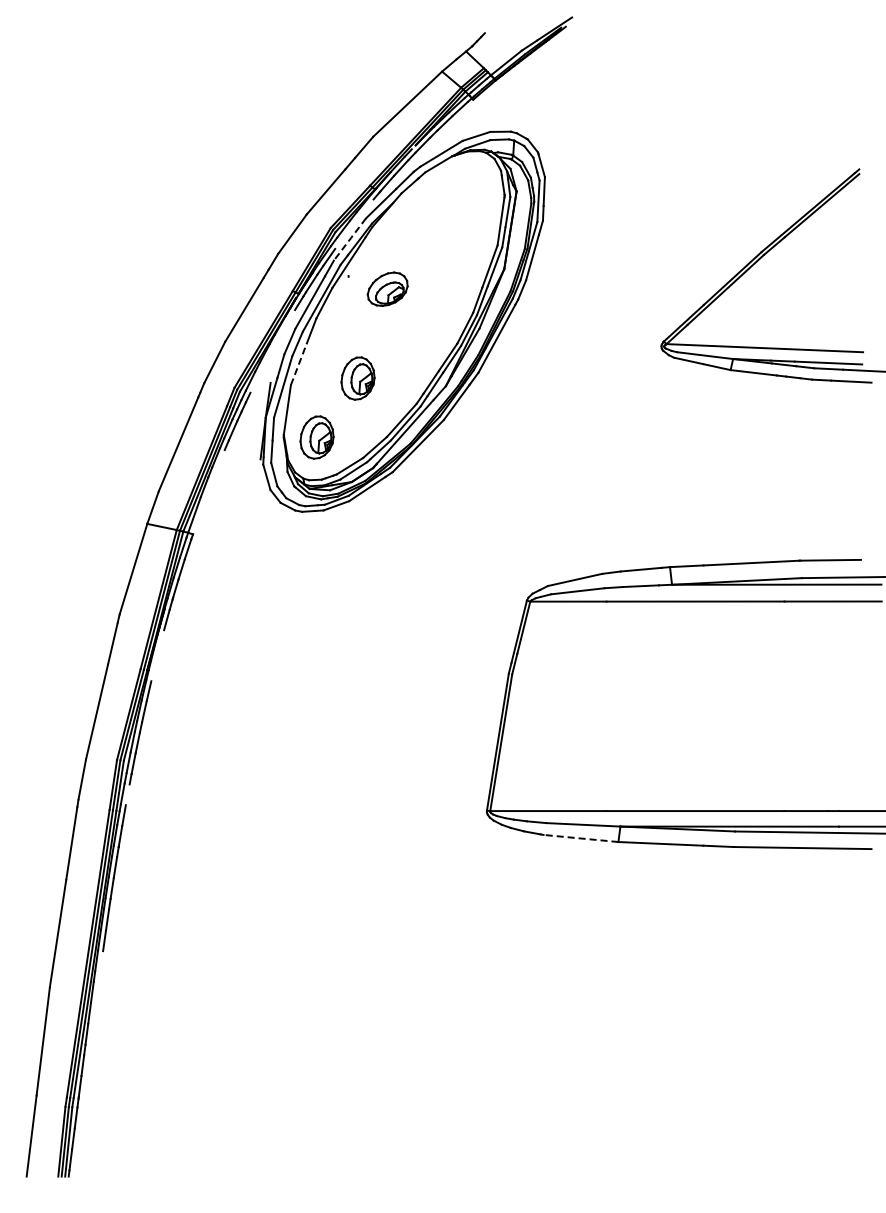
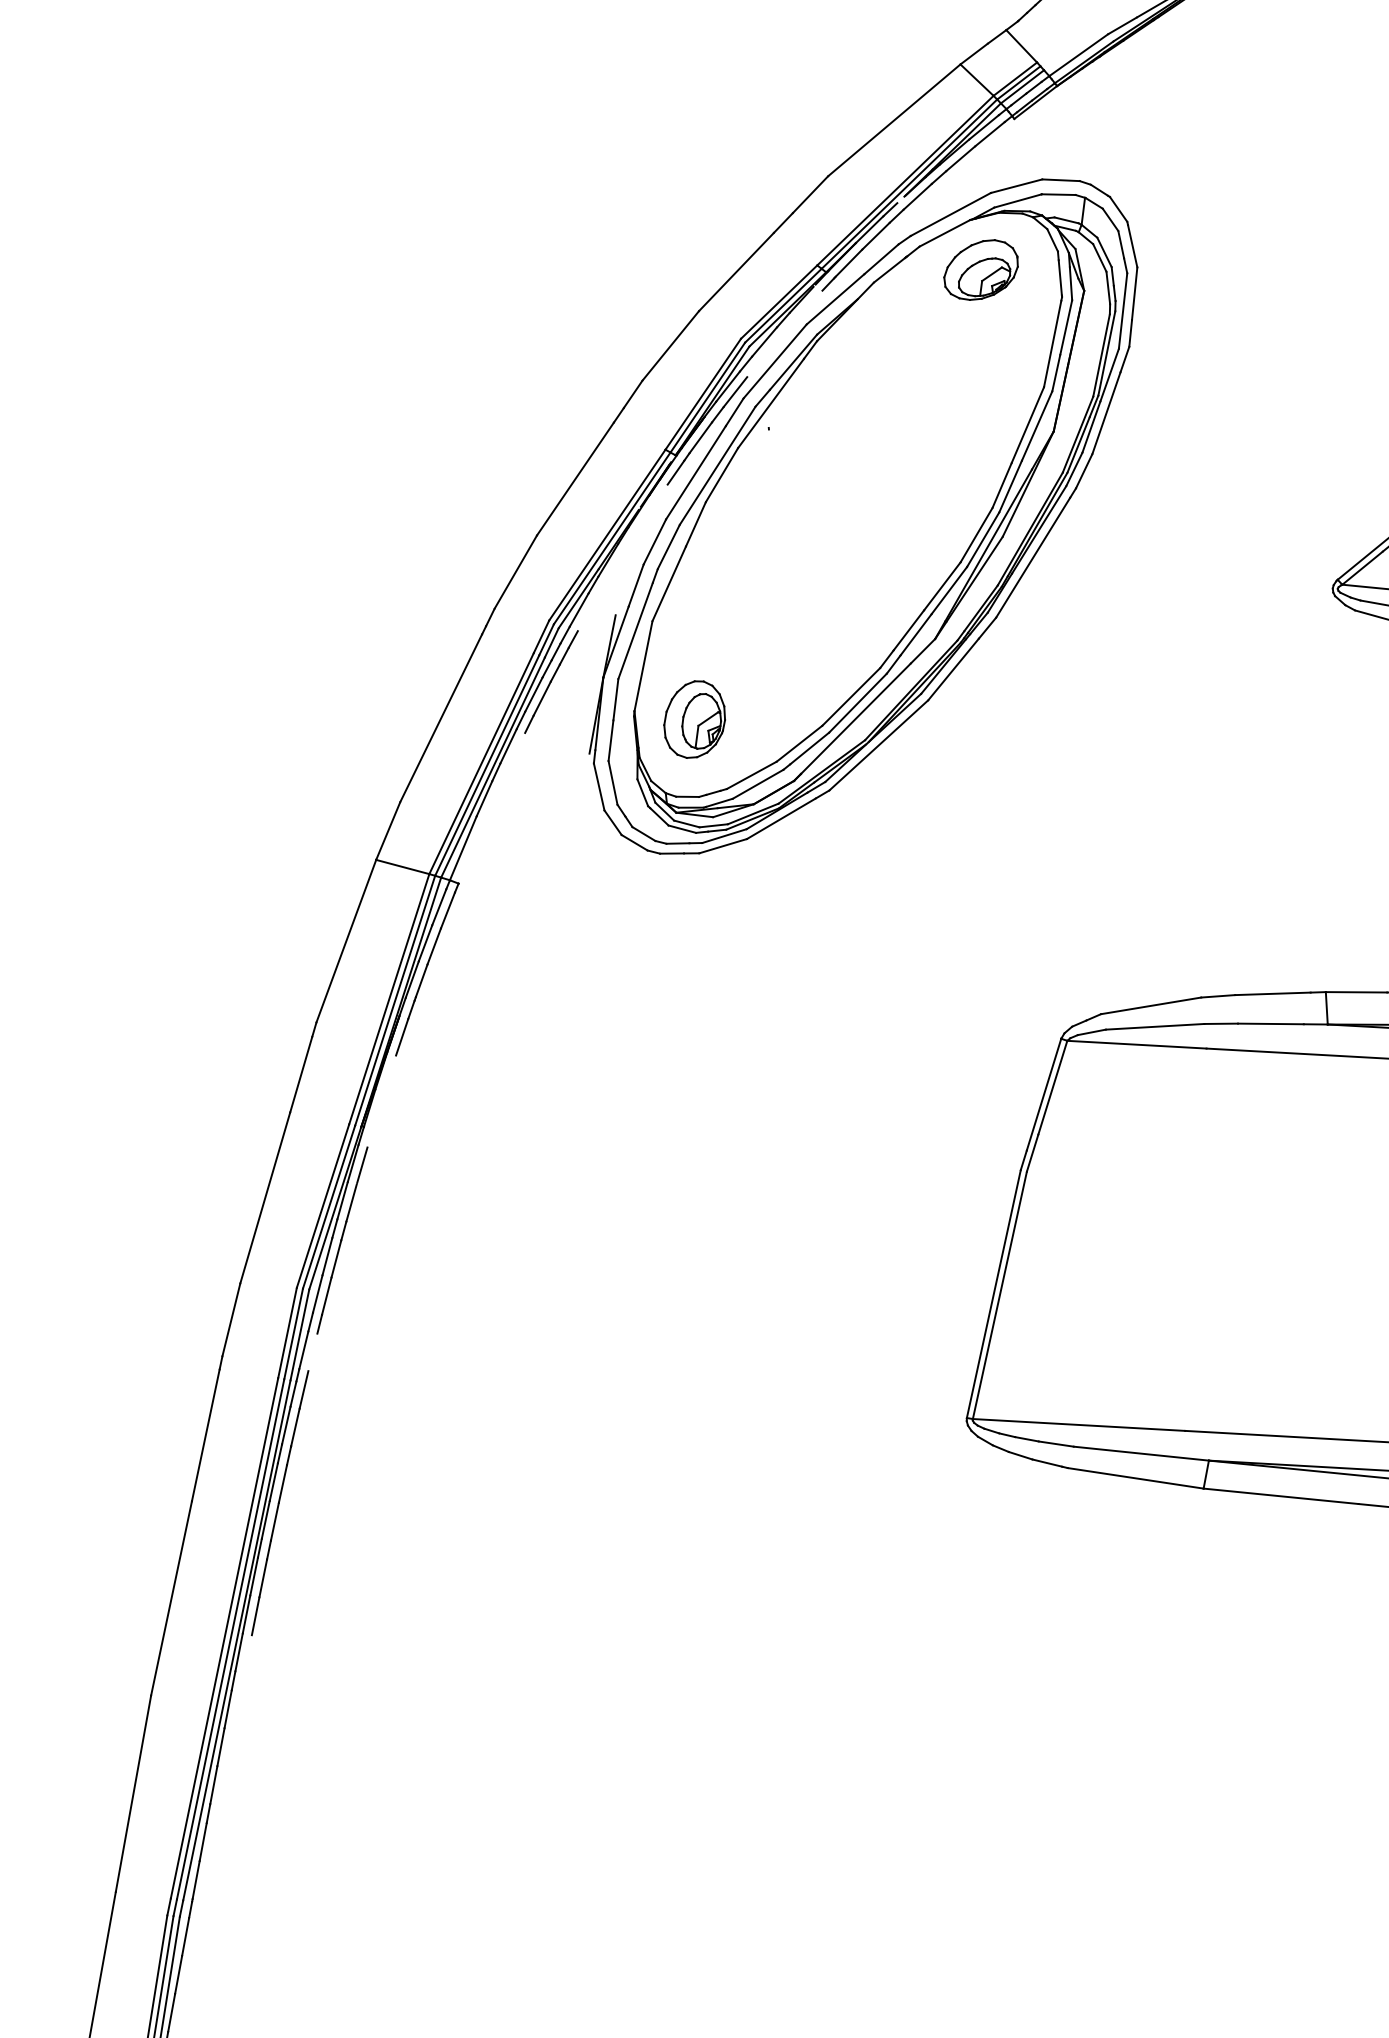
line: (349, 239) -> (774, 361), dashed -> solid
part: (387, 288) -> (980, 268), moved
line: (299, 363) -> (670, 582), dashed -> solid
part: (357, 378) -> (774, 615), removed
line: (580, 838) -> (1134, 1478), dashed -> solid

